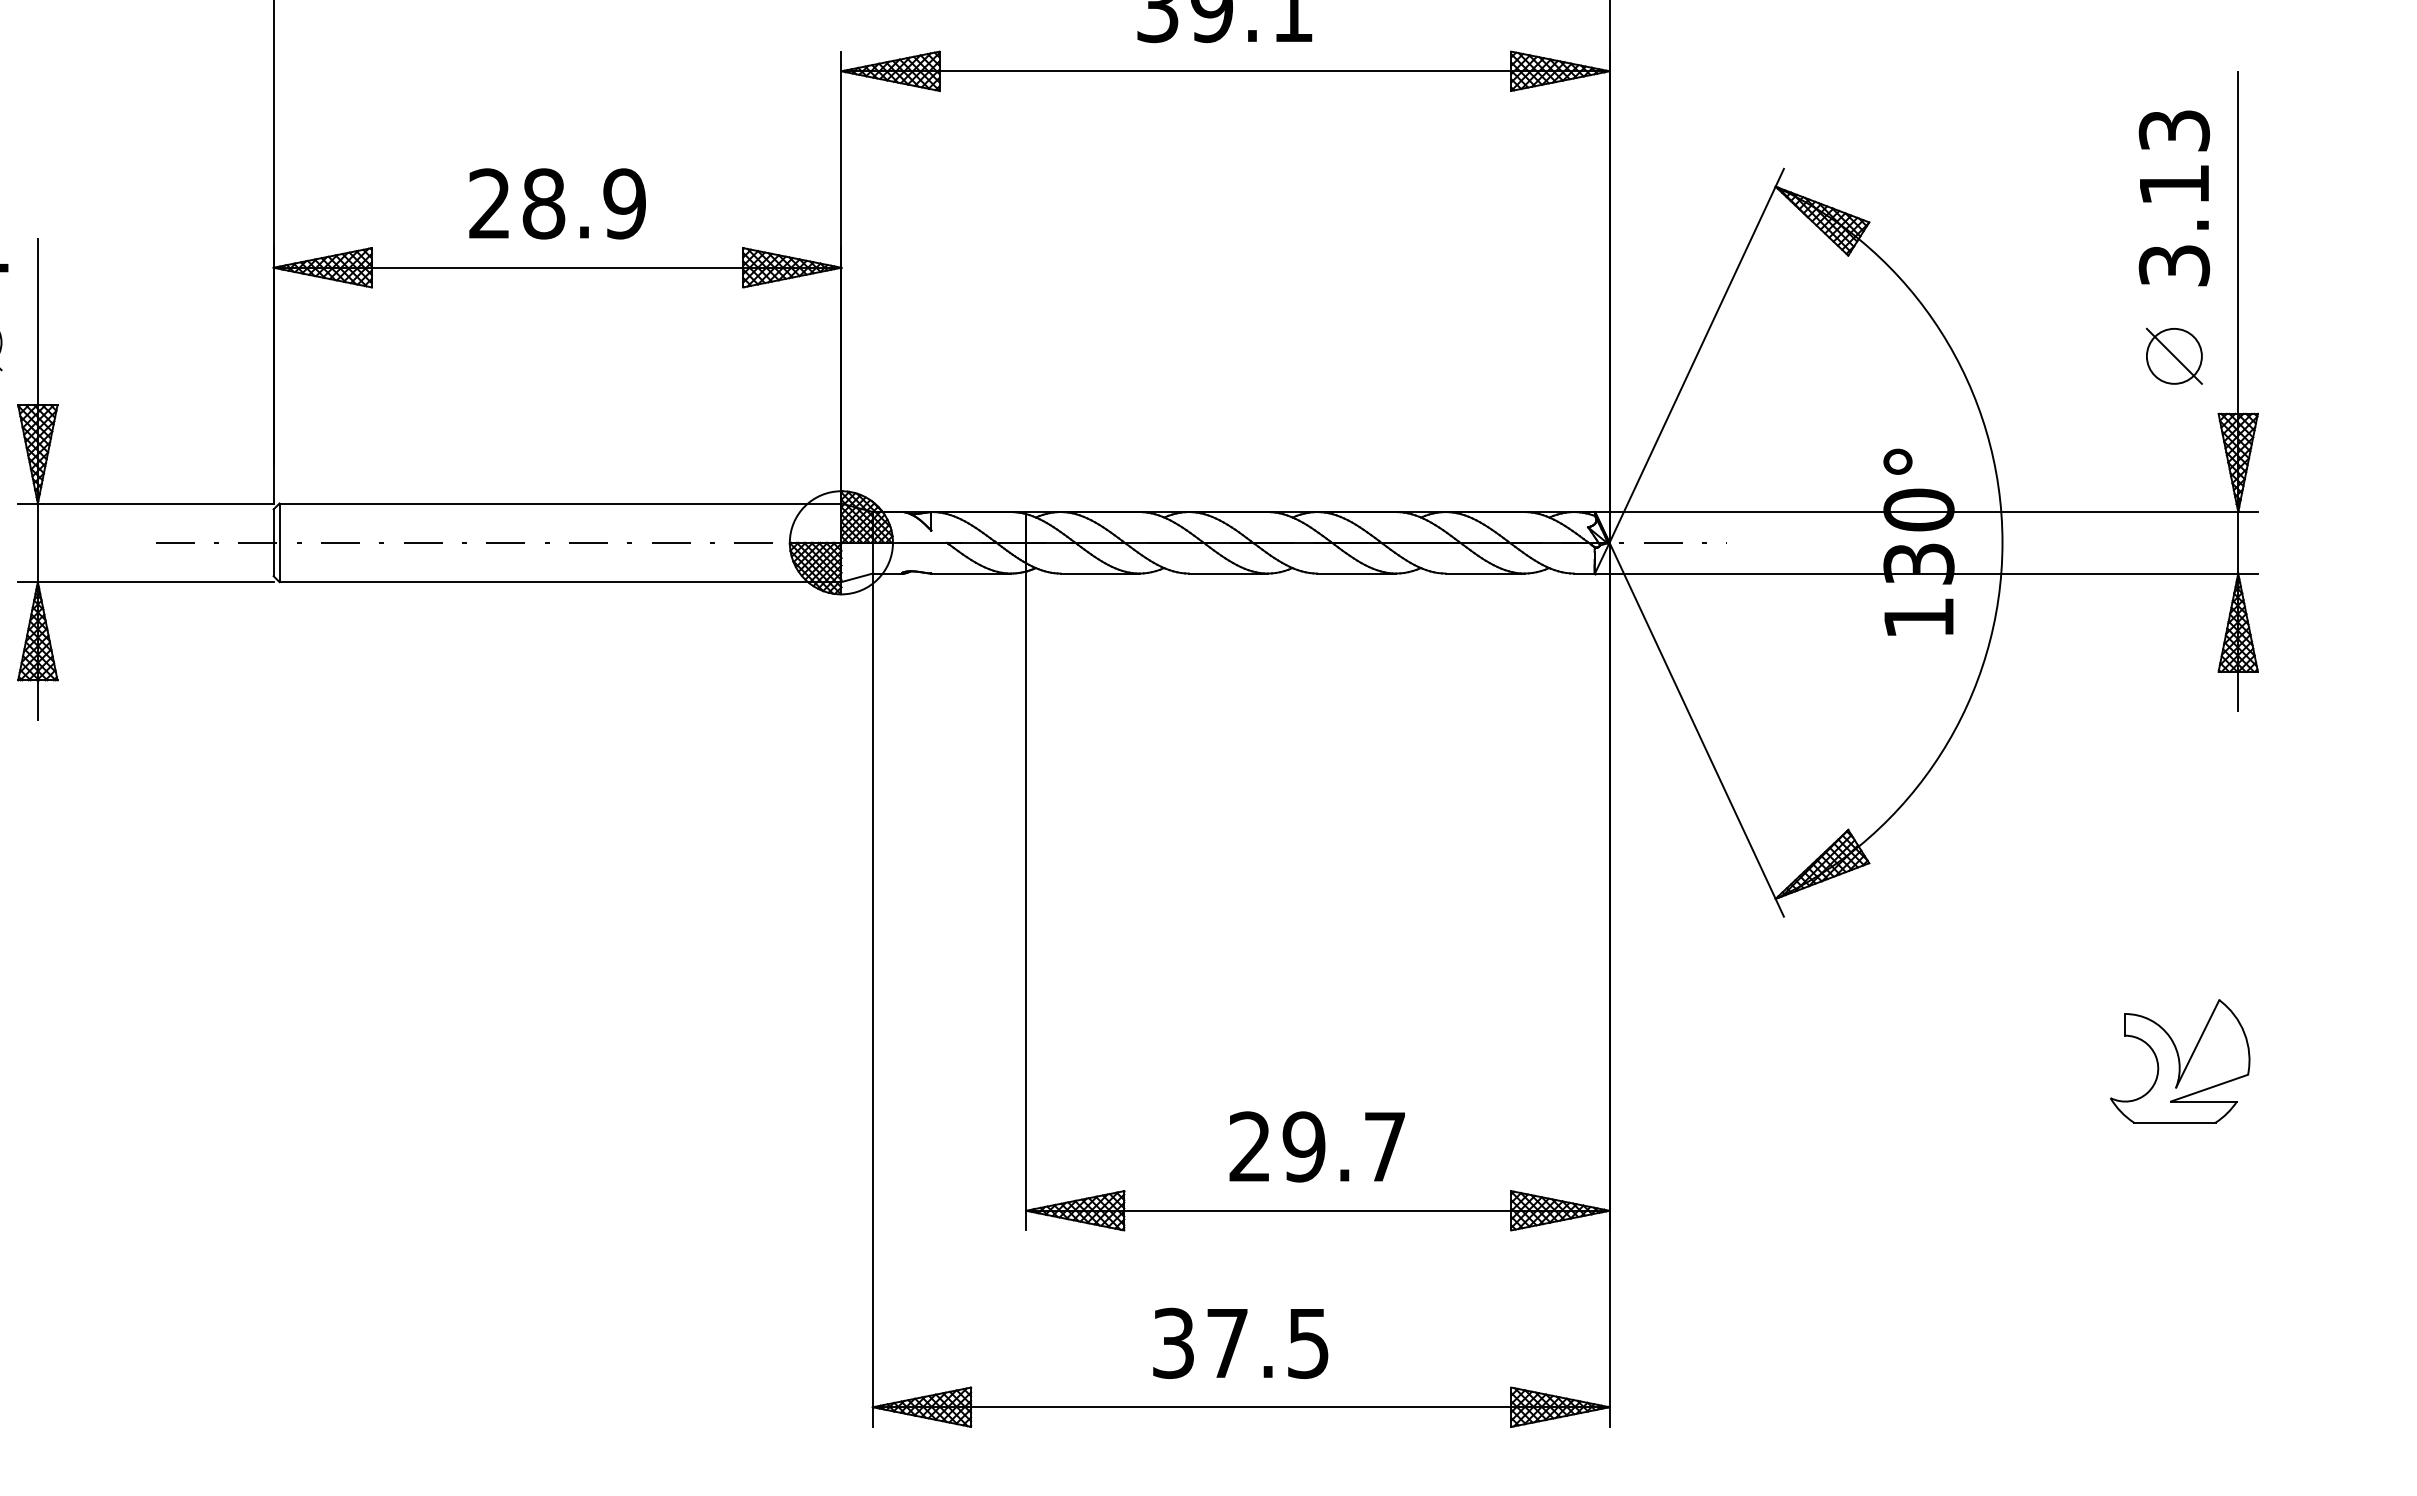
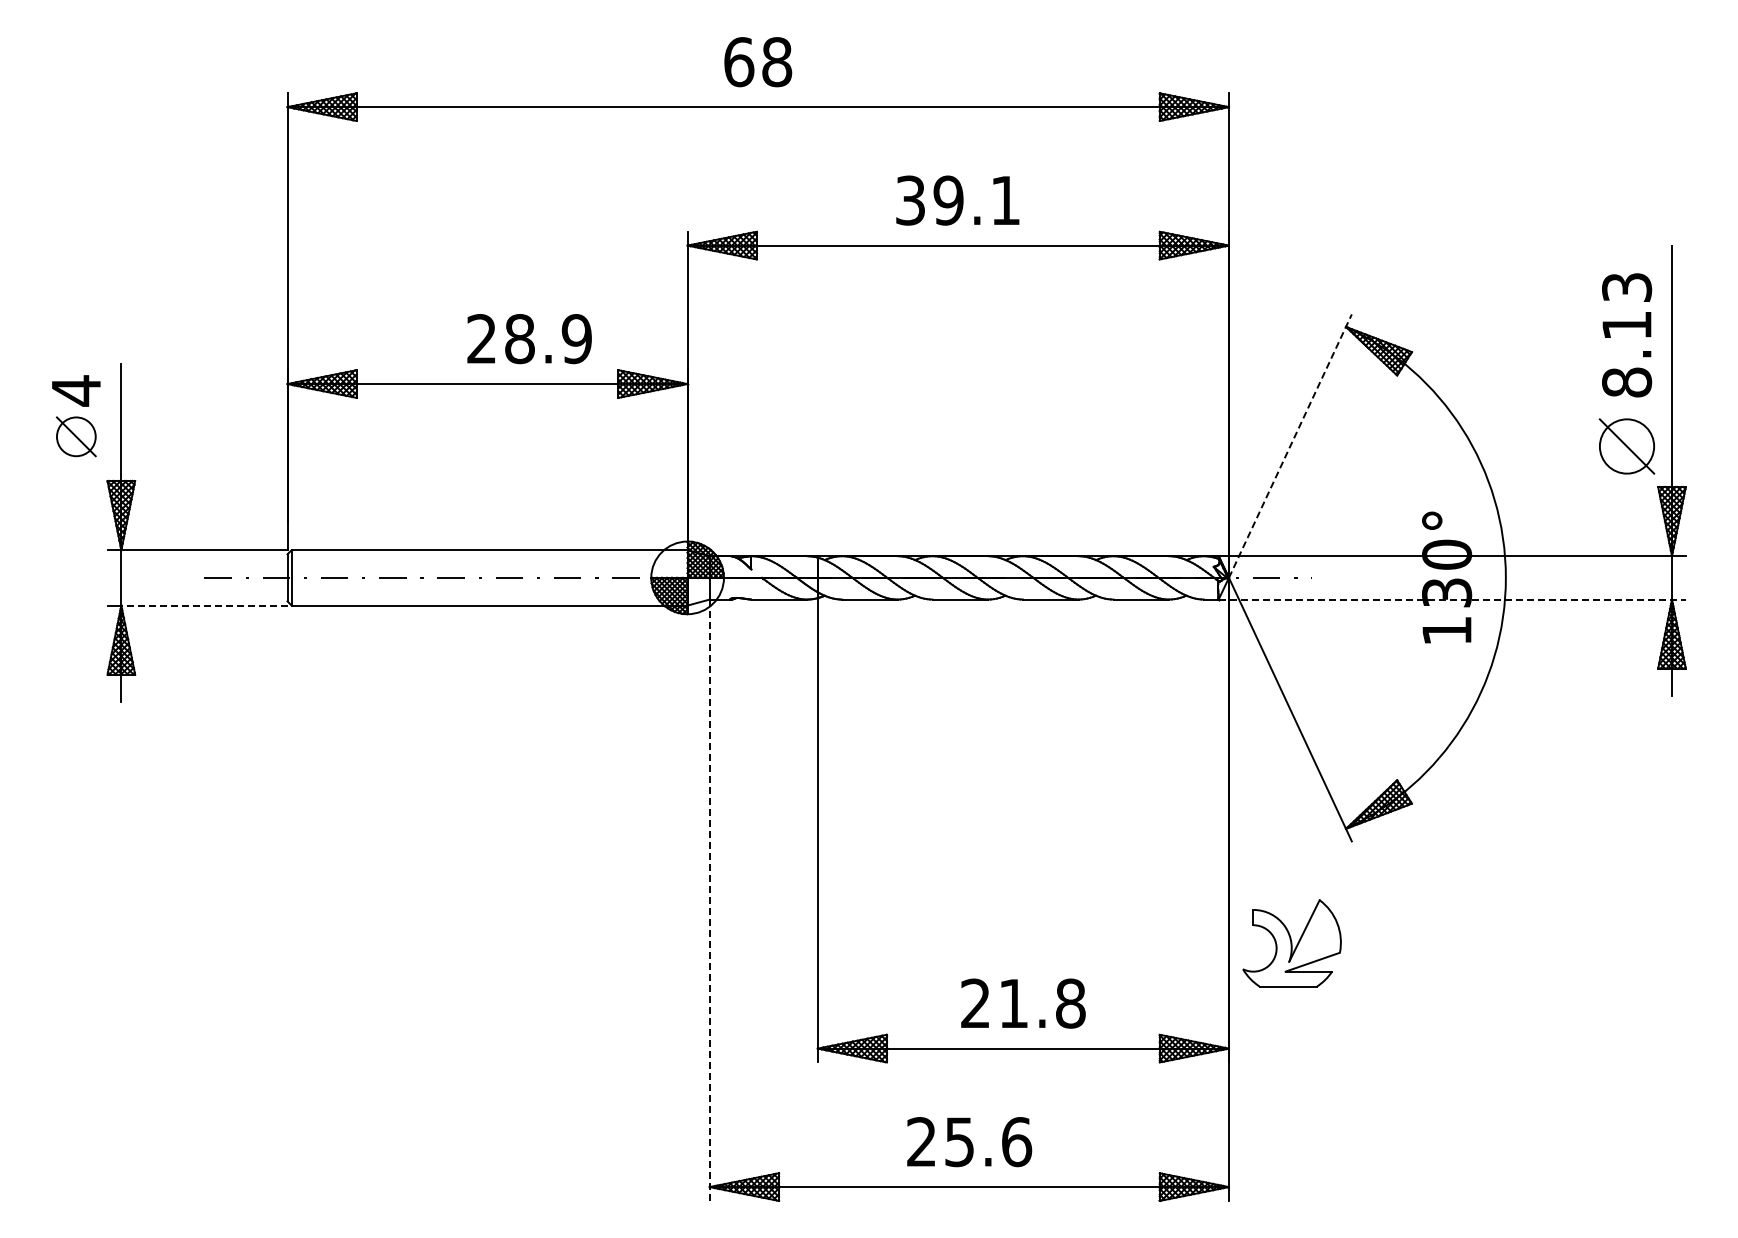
text: (557, 204) -> (529, 339), moved
text: (2175, 265) -> (1627, 382), 3.13 -> 8.13
line: (1696, 354) -> (1290, 445), solid -> dashed
part: (2173, 356) -> (1626, 446), size x1.4
line: (1926, 573) -> (1452, 599), solid -> dashed
line: (154, 581) -> (203, 605), solid -> dashed
line: (872, 1000) -> (709, 900), solid -> dashed
part: (2179, 1061) -> (1291, 943), moved
text: (1343, 1146) -> (1041, 1003), 29.7 -> 21.8
text: (1241, 1343) -> (969, 1142), 37.5 -> 25.6

